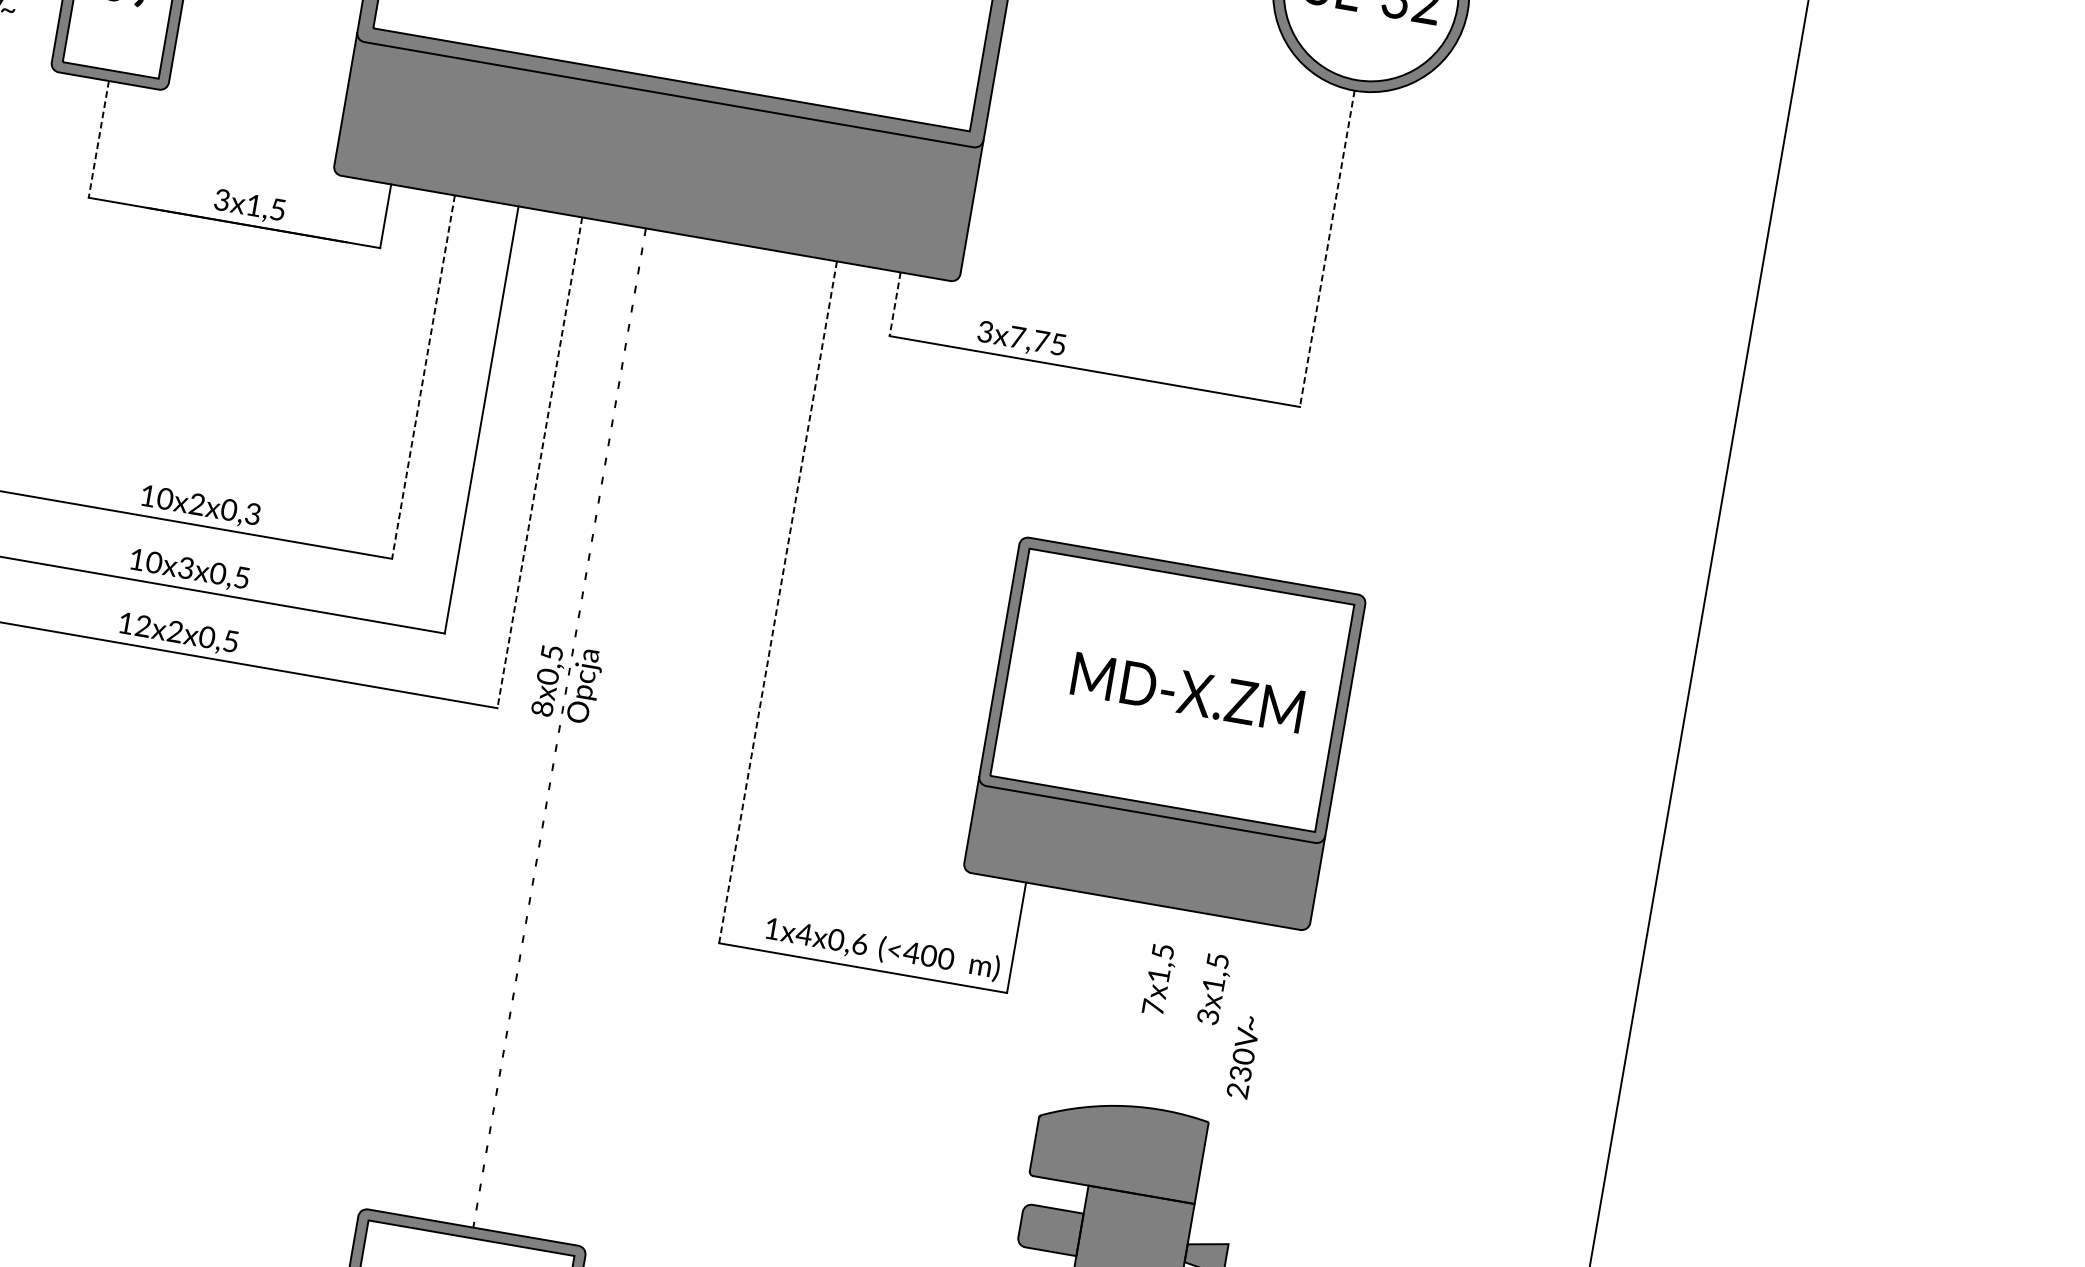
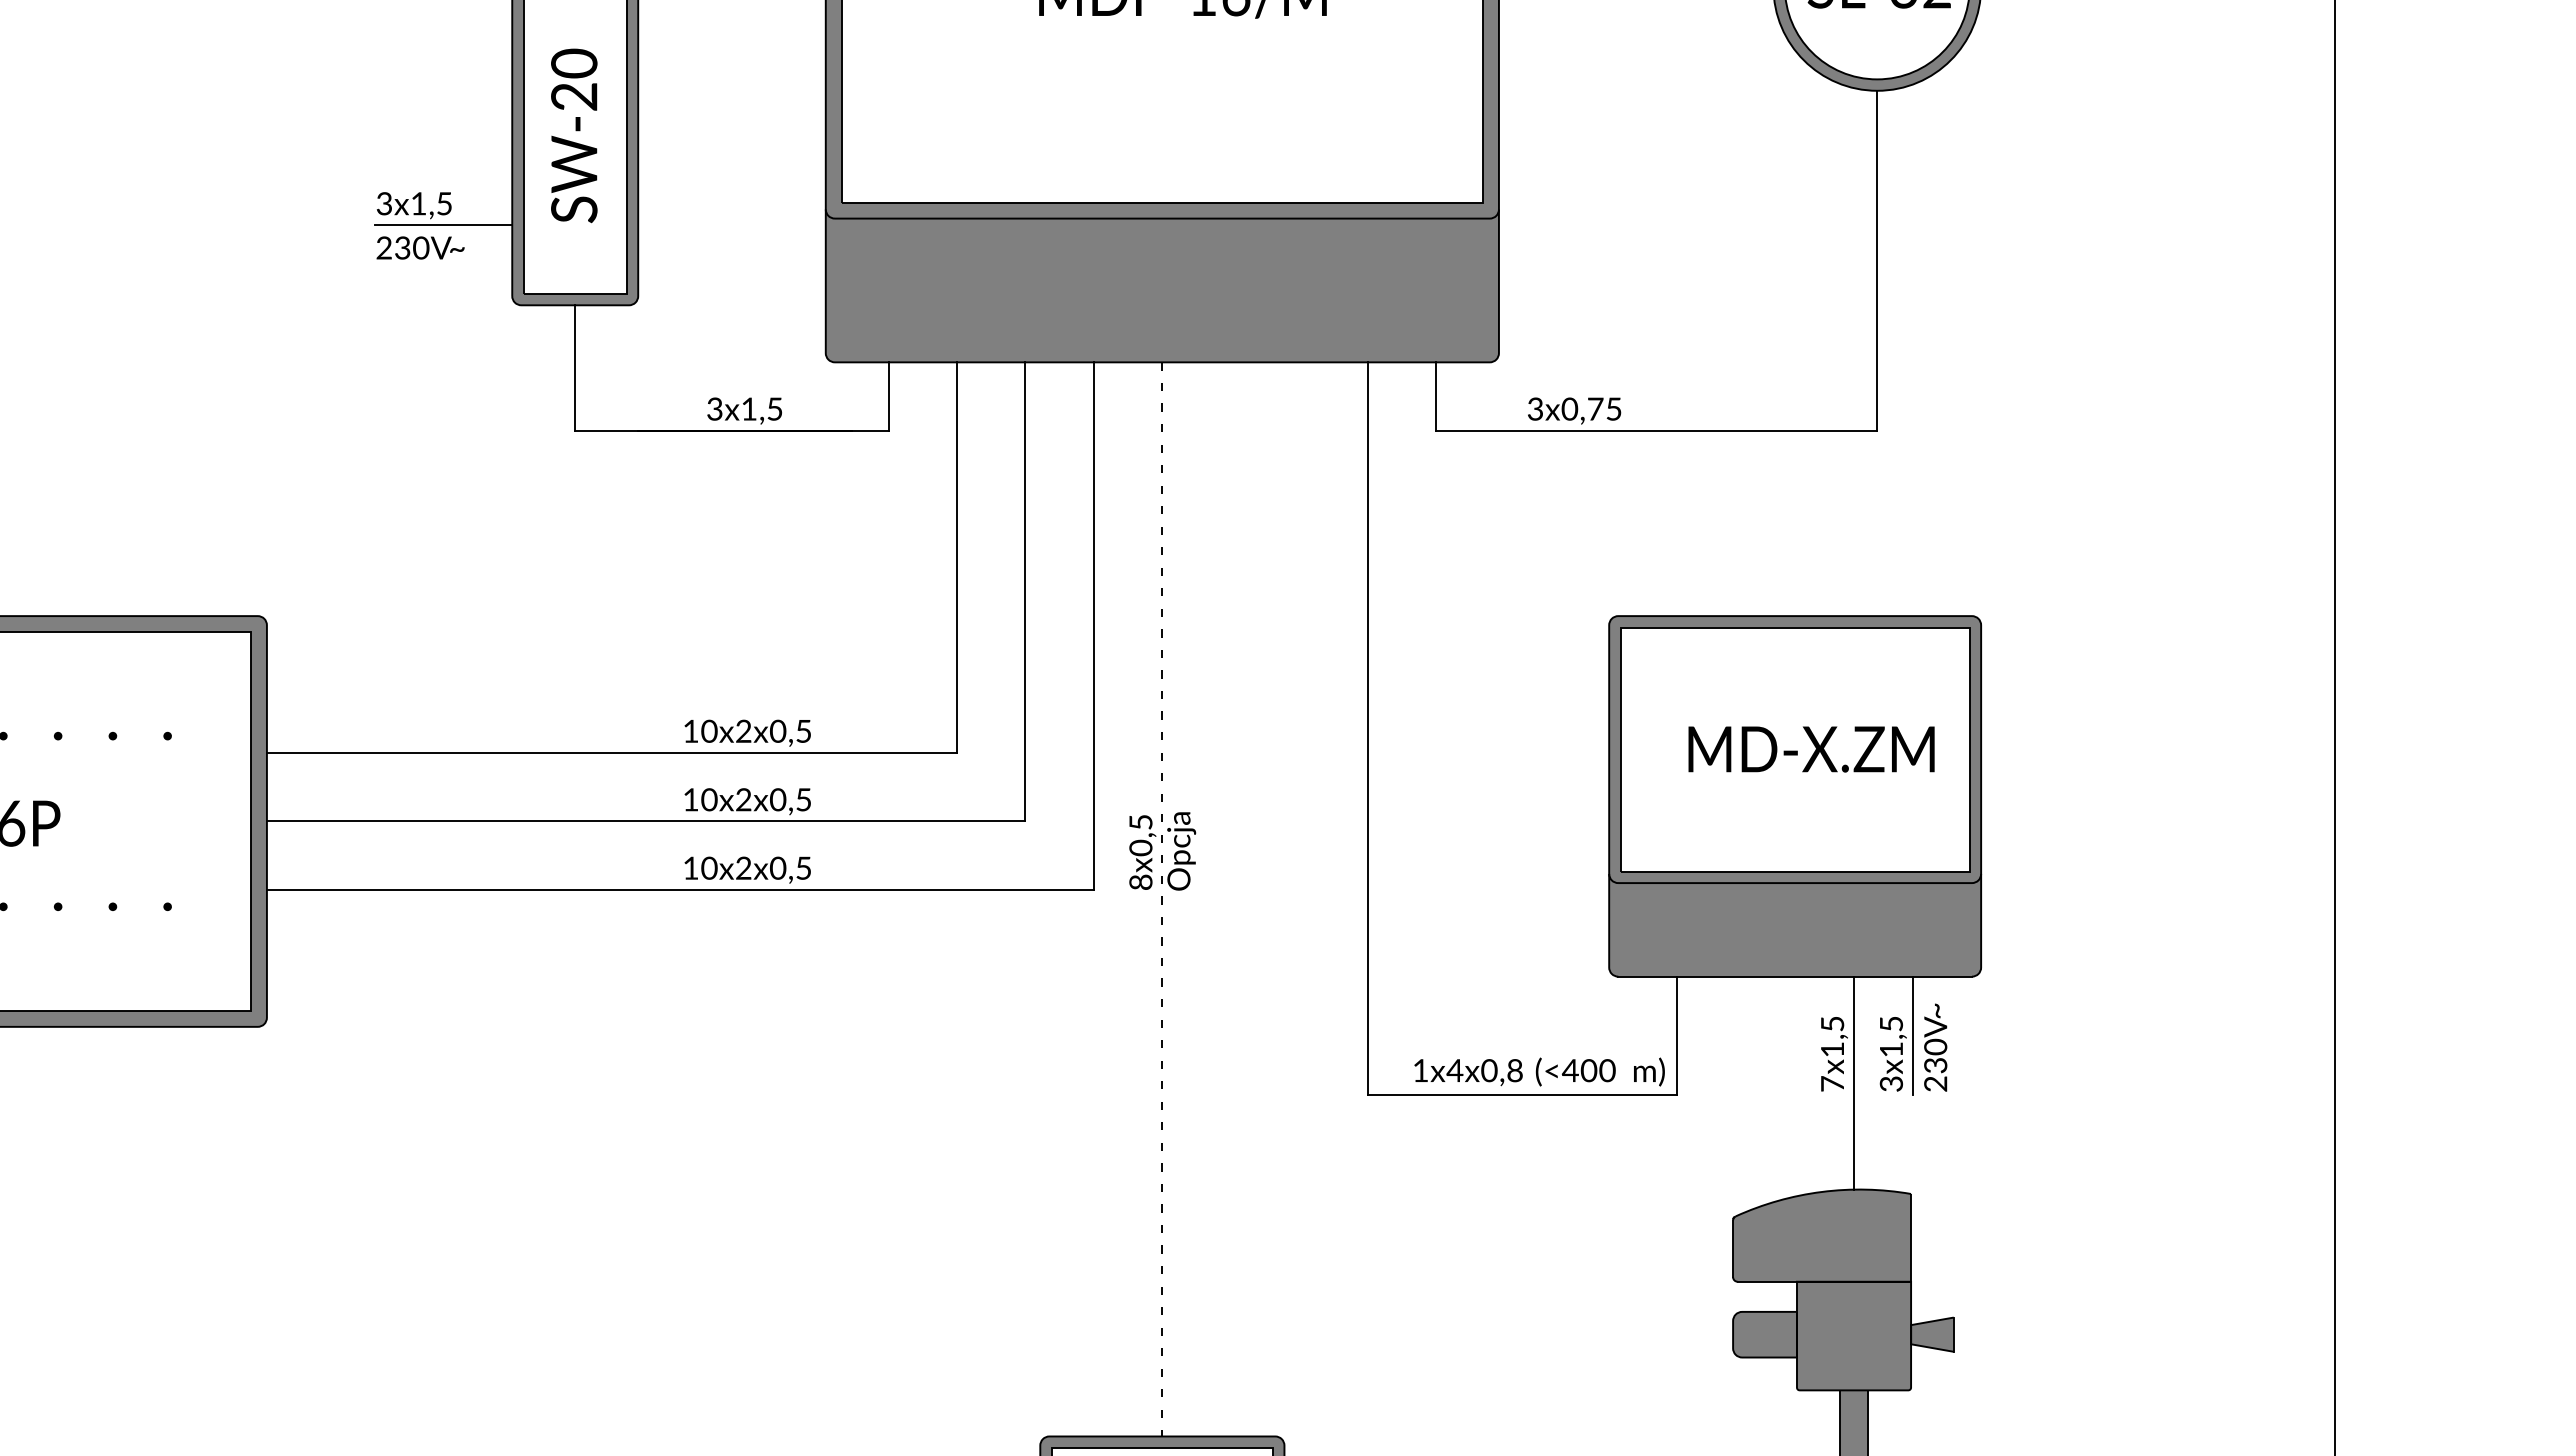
line: (99, 139) -> (575, 368), dashed -> solid
line: (1327, 249) -> (1877, 261), dashed -> solid
line: (895, 305) -> (1436, 397), dashed -> solid
text: (1017, 336) -> (1569, 408), 3x7,75 -> 3x0,75
line: (423, 377) -> (957, 558), dashed -> solid
line: (539, 463) -> (1093, 626), dashed -> solid
text: (252, 513) -> (803, 730), 10x2x0,3 -> 10x2x0,5
text: (185, 568) -> (743, 800), 10x3x0,5 -> 10x2x0,5
line: (777, 602) -> (1367, 729), dashed -> solid
text: (143, 626) -> (709, 868), 12x2x0,5 -> 10x2x0,5
text: (859, 943) -> (1514, 1070), 1x4x0,6 -> 1x4x0,8
line: (1236, 975) -> (1913, 1035), added
line: (1174, 1009) -> (1854, 1082), added
text: (1243, 1056) -> (1935, 1047), moved

